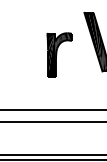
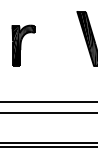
part: (59, 54) -> (23, 45), moved

